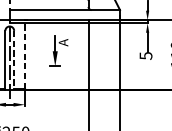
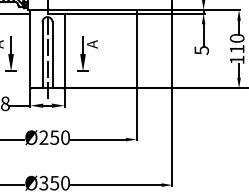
part: (59, 50) -> (87, 53), moved
line: (24, 55) -> (64, 50), dashed -> solid
line: (14, 60) -> (52, 55), dashed -> solid

